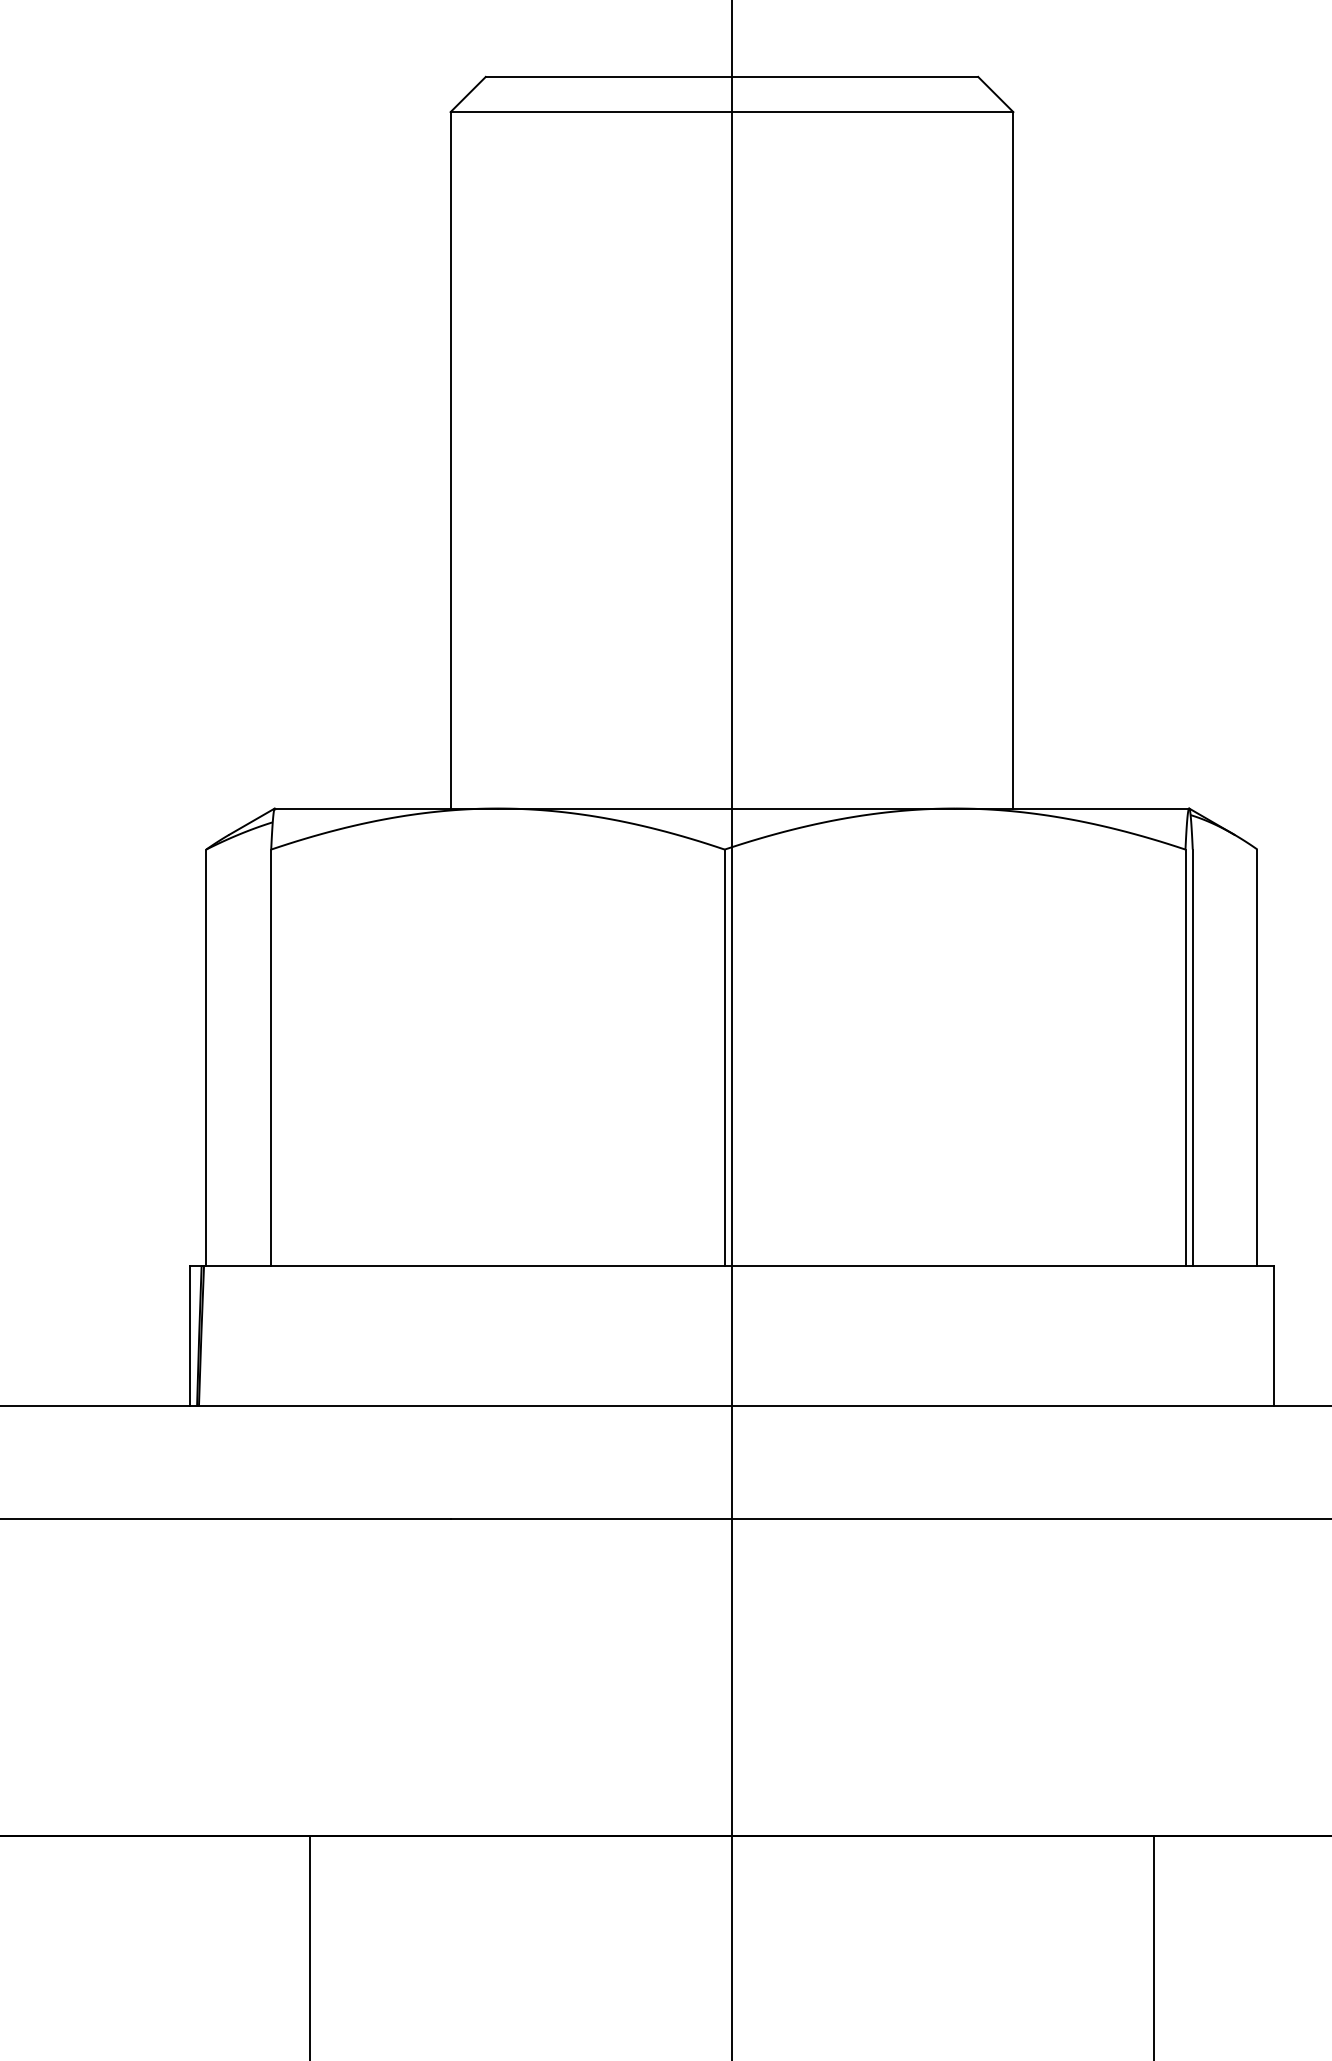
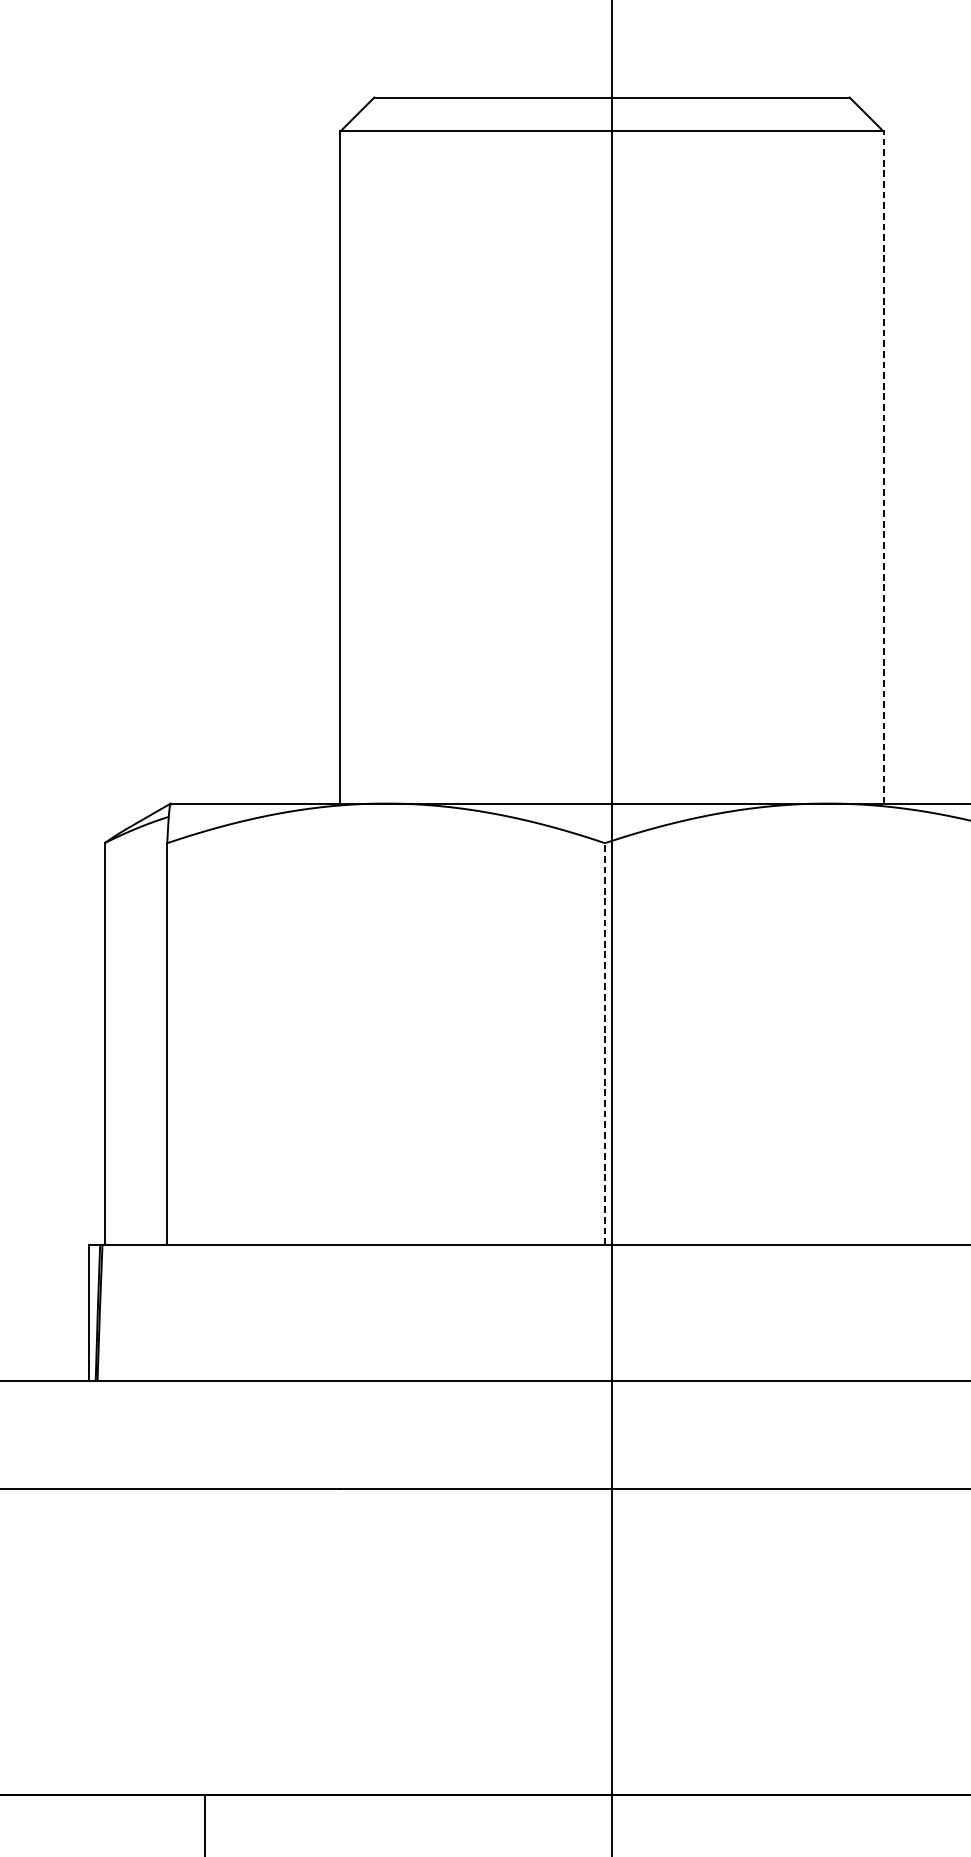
line: (1013, 459) -> (883, 466), solid -> dashed
line: (724, 1057) -> (604, 1043), solid -> dashed

